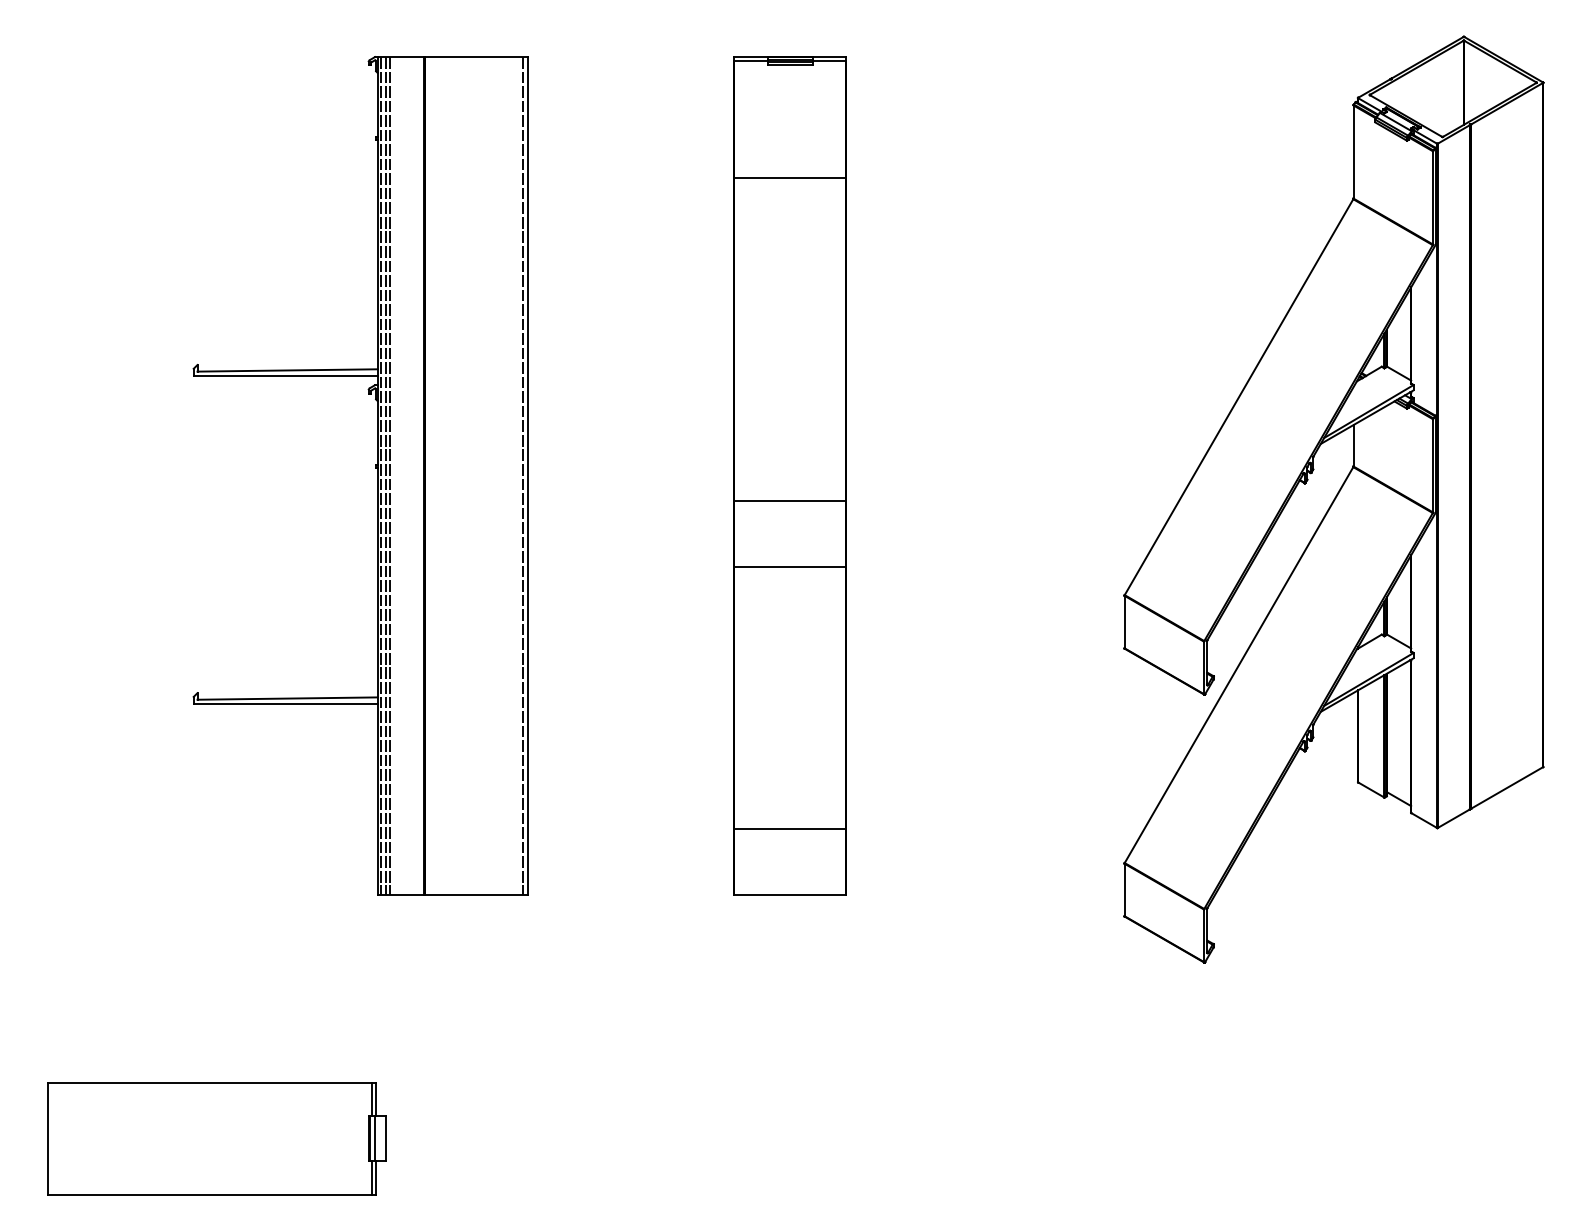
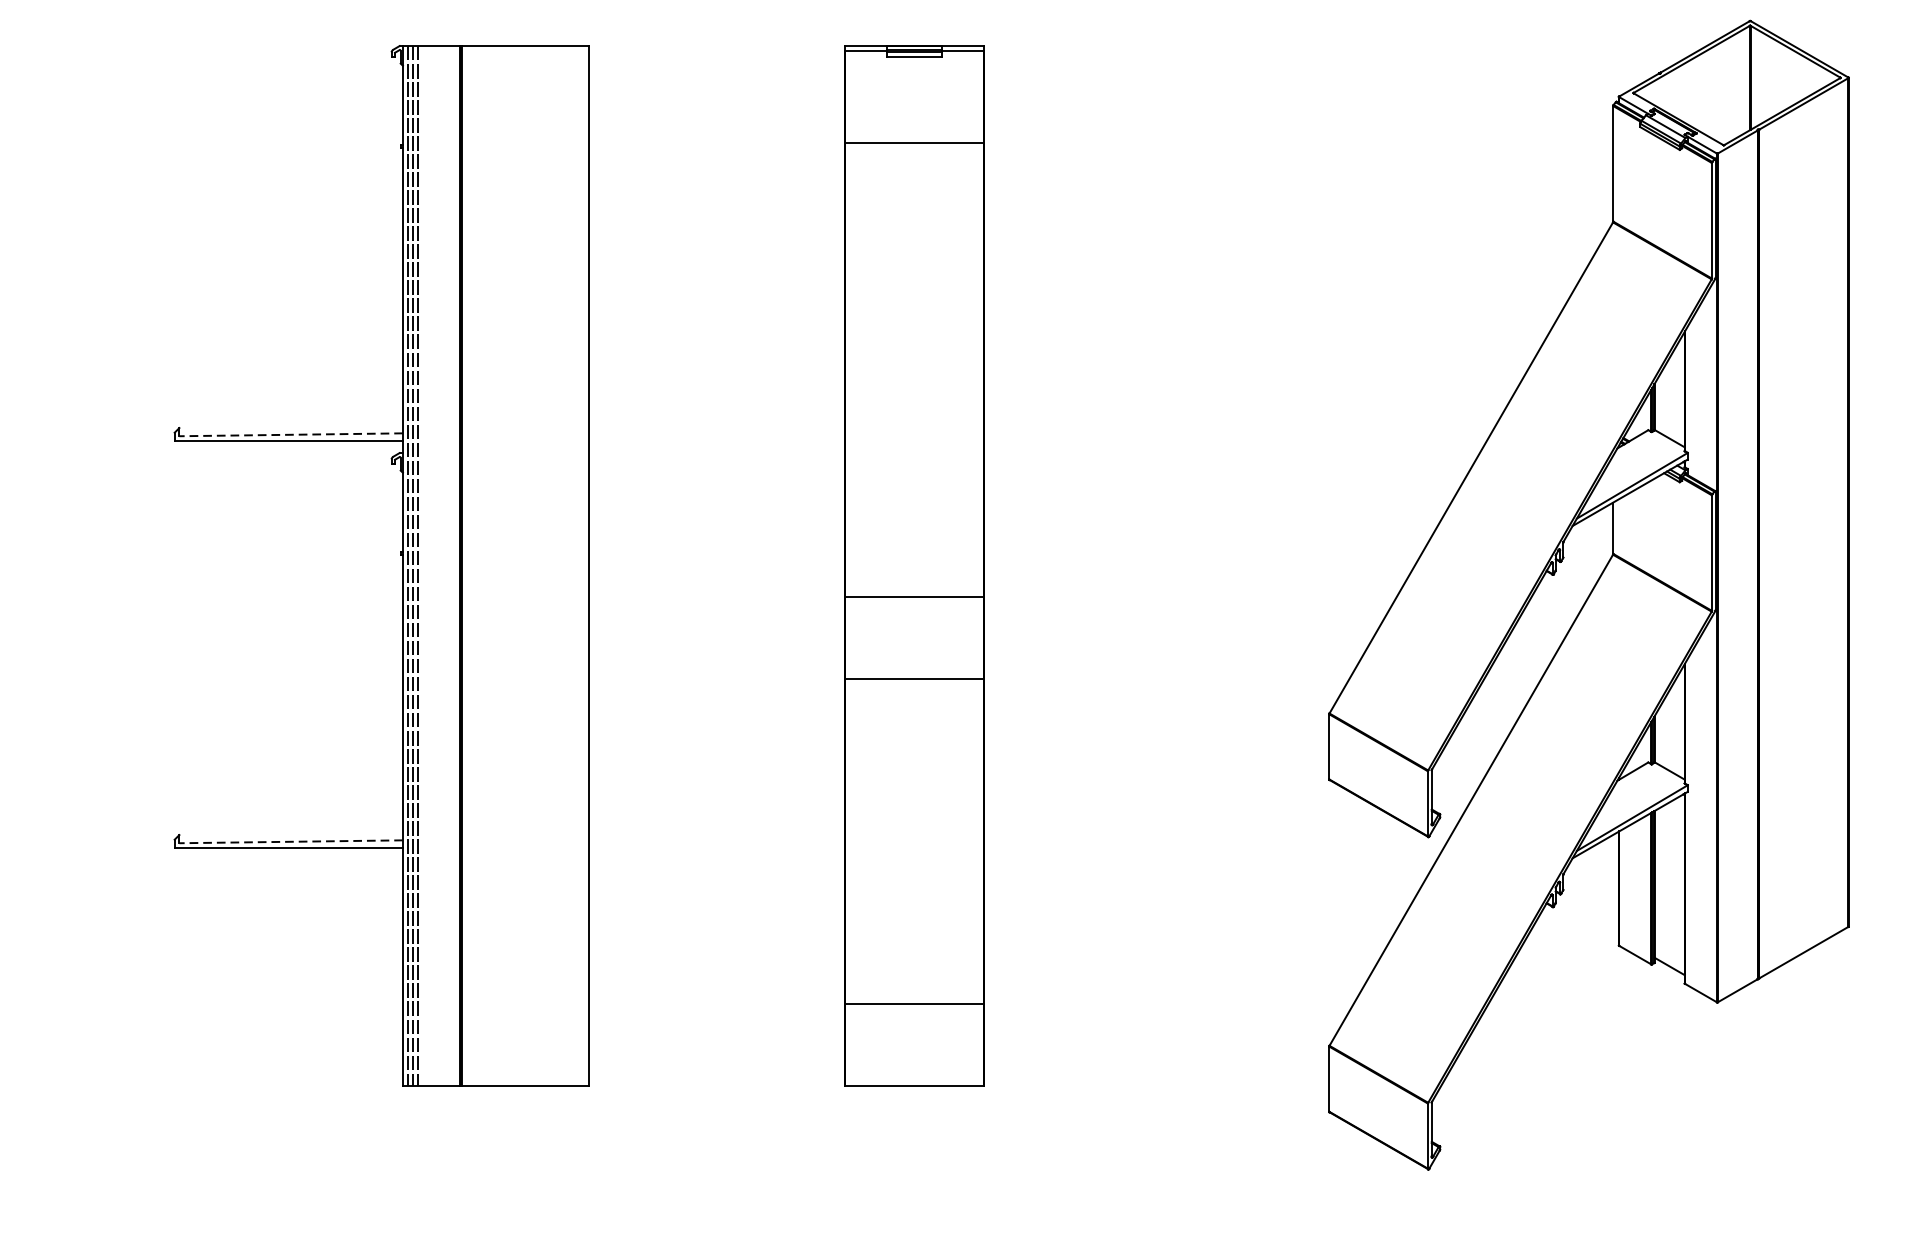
line: (789, 177) -> (913, 143), moved
line: (287, 370) -> (291, 434), solid -> dashed
line: (523, 476) -> (583, 566), removed
line: (287, 698) -> (291, 841), solid -> dashed

